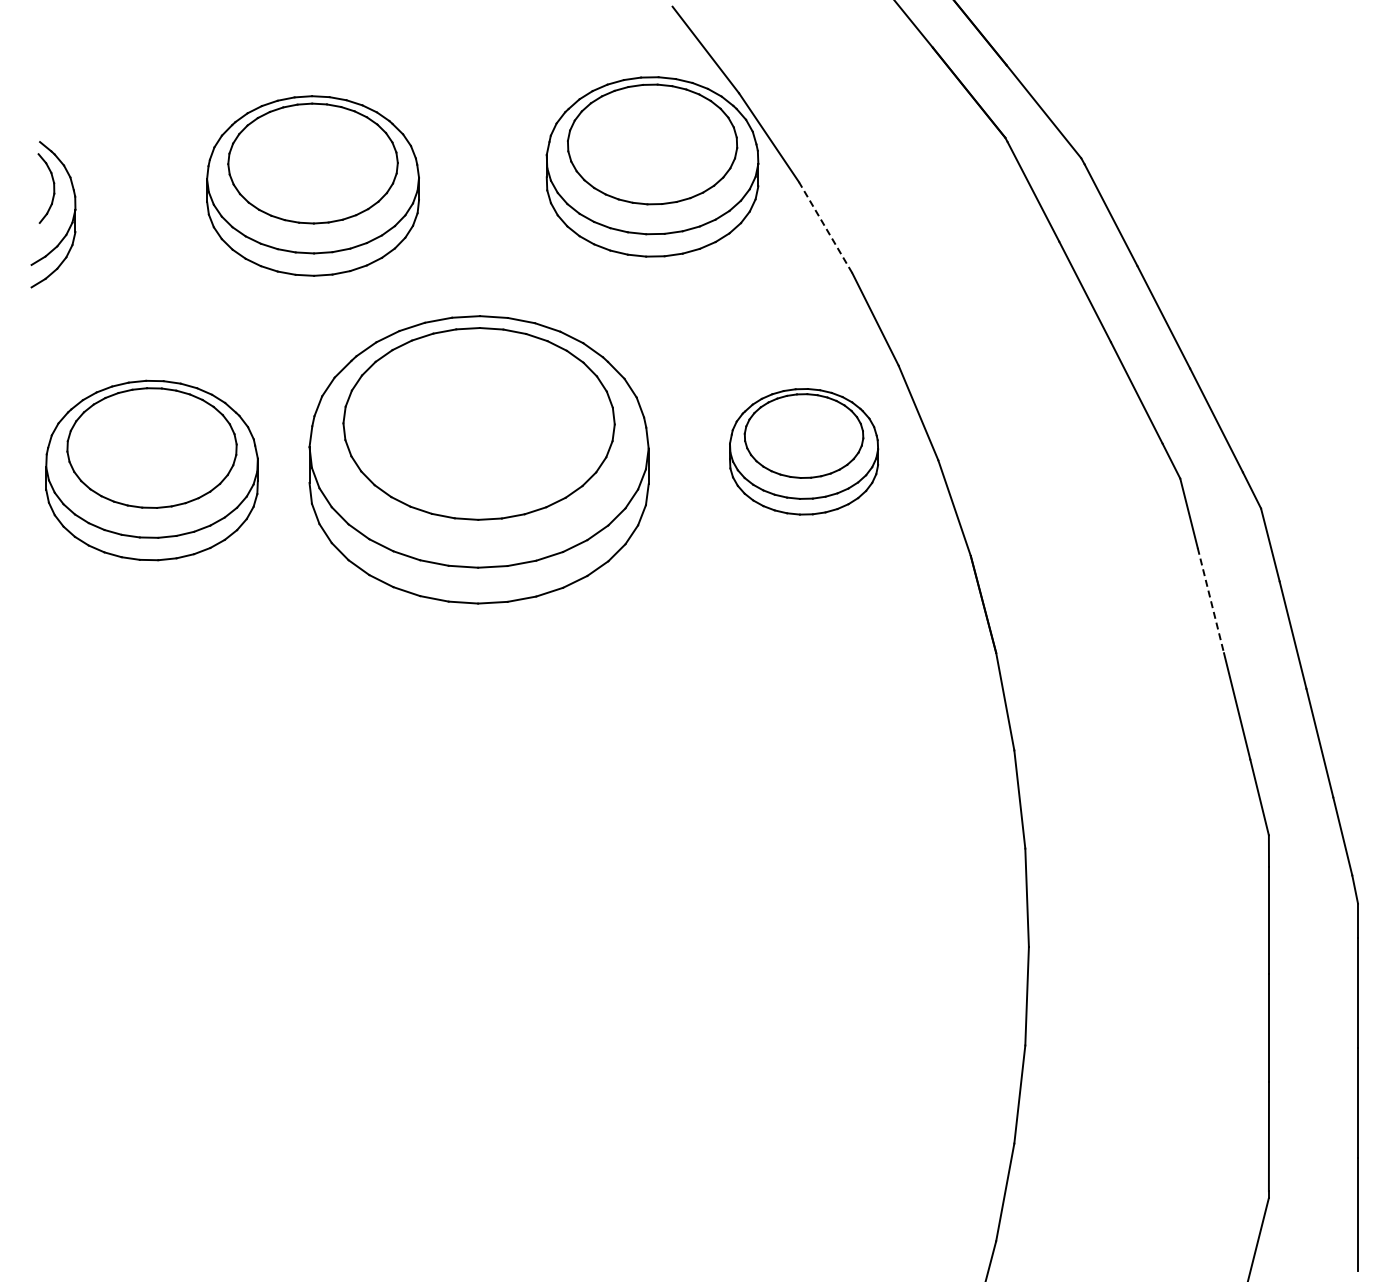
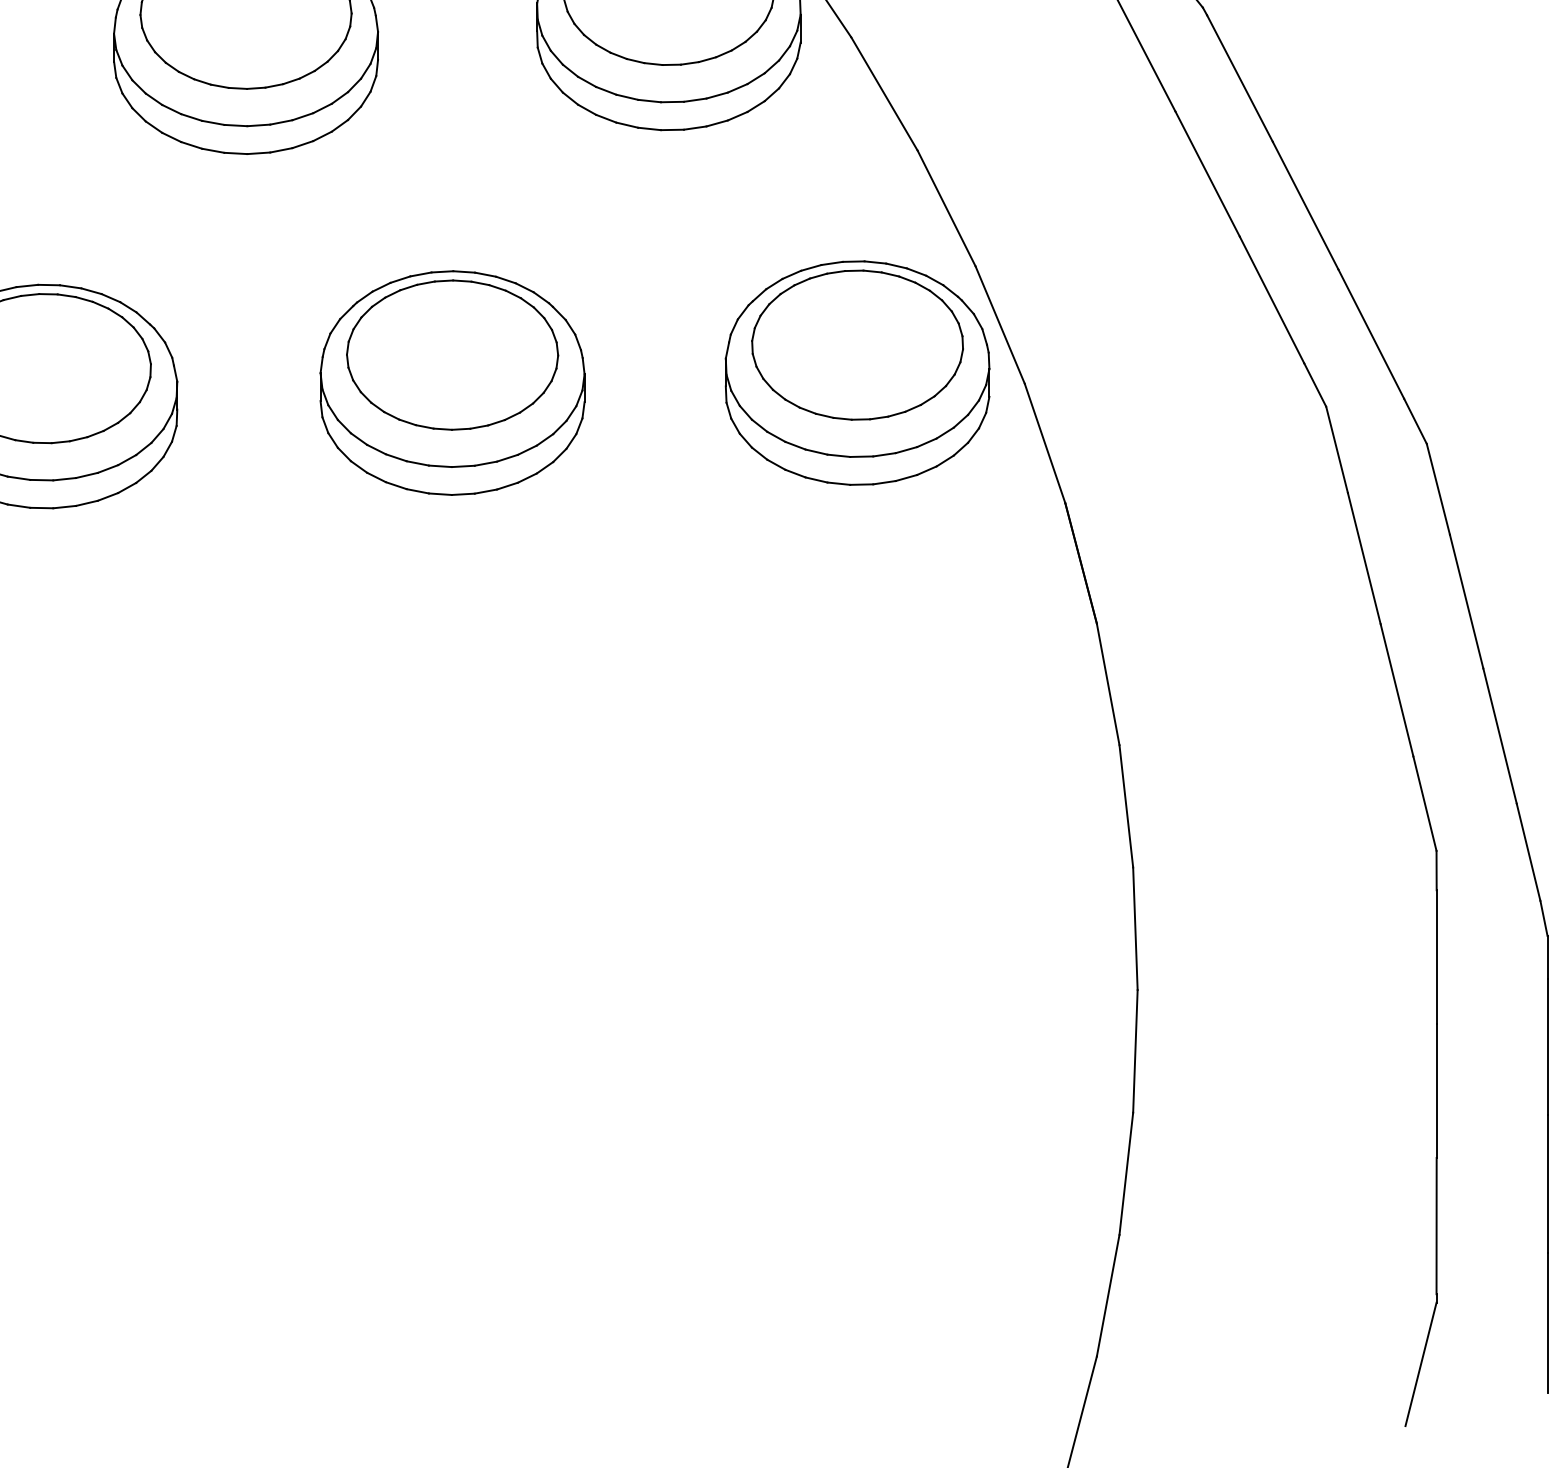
line: (825, 227) -> (884, 93), dashed -> solid
part: (803, 451) -> (856, 372), size x1.43
part: (478, 459) -> (452, 382), size x0.62
line: (1210, 601) -> (1363, 559), dashed -> solid

